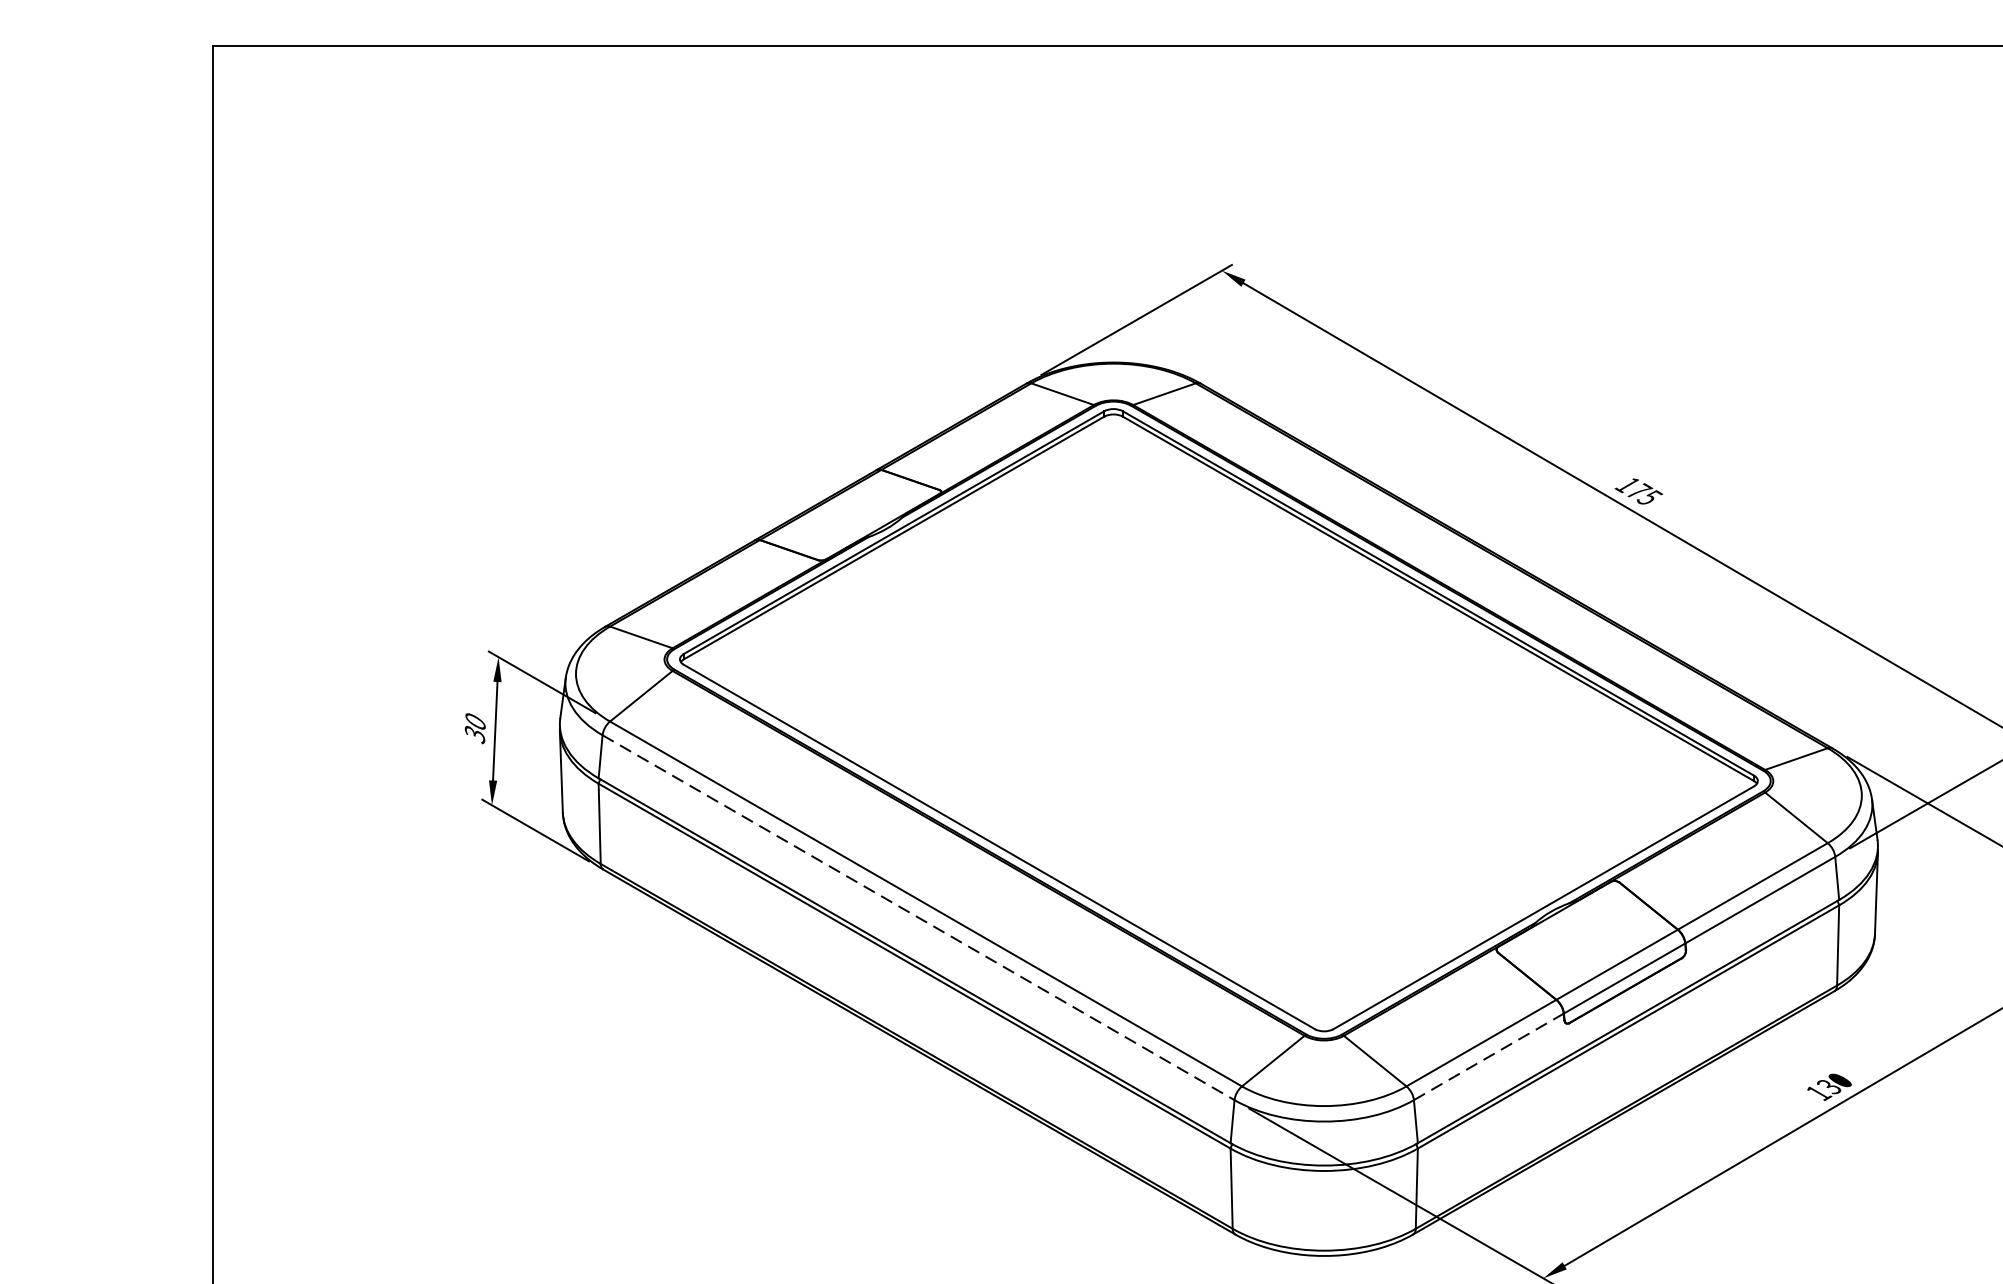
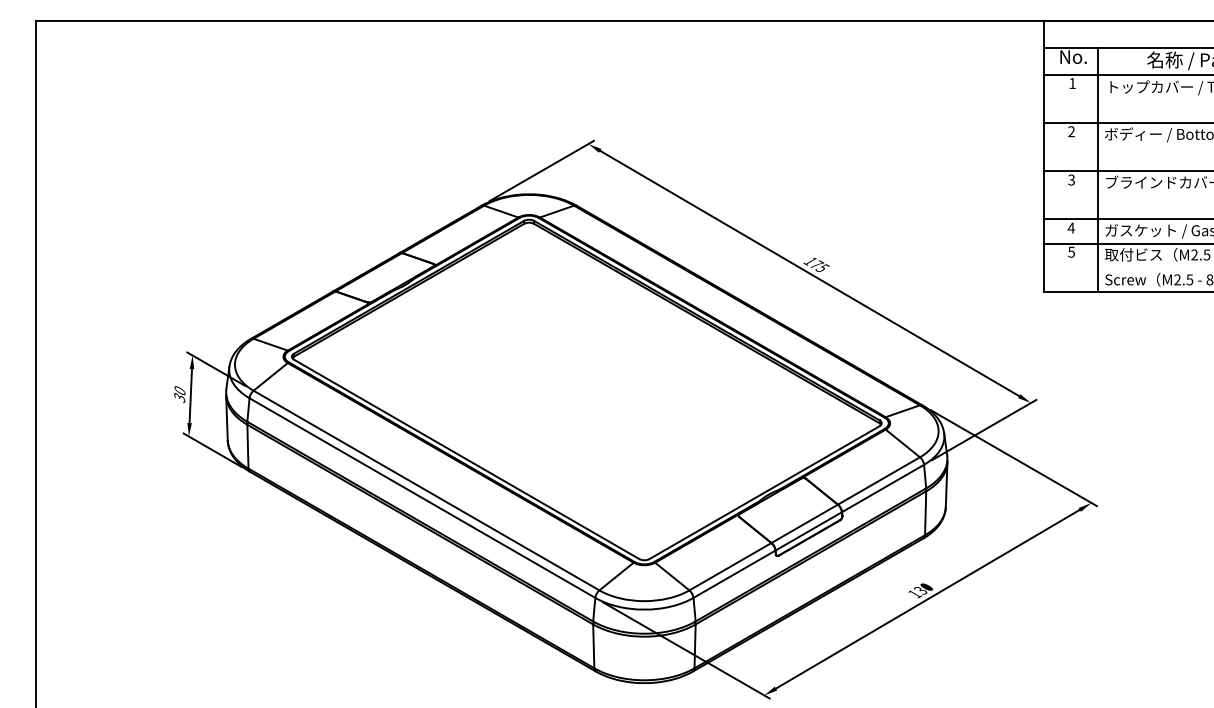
line: (918, 918) -> (422, 498), dashed -> solid
line: (1488, 1055) -> (734, 573), dashed -> solid

